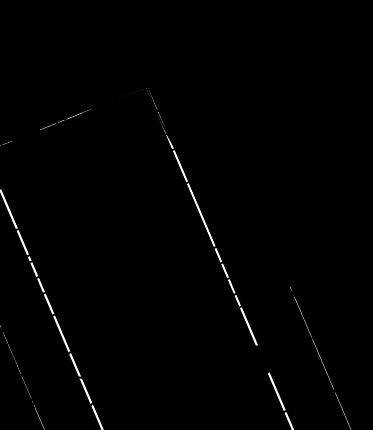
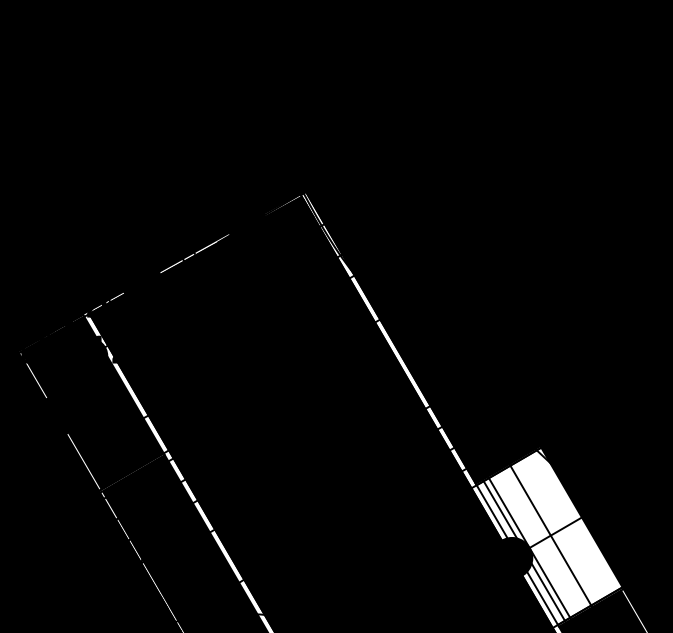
fill: (288, 348) -> (548, 536), removed

